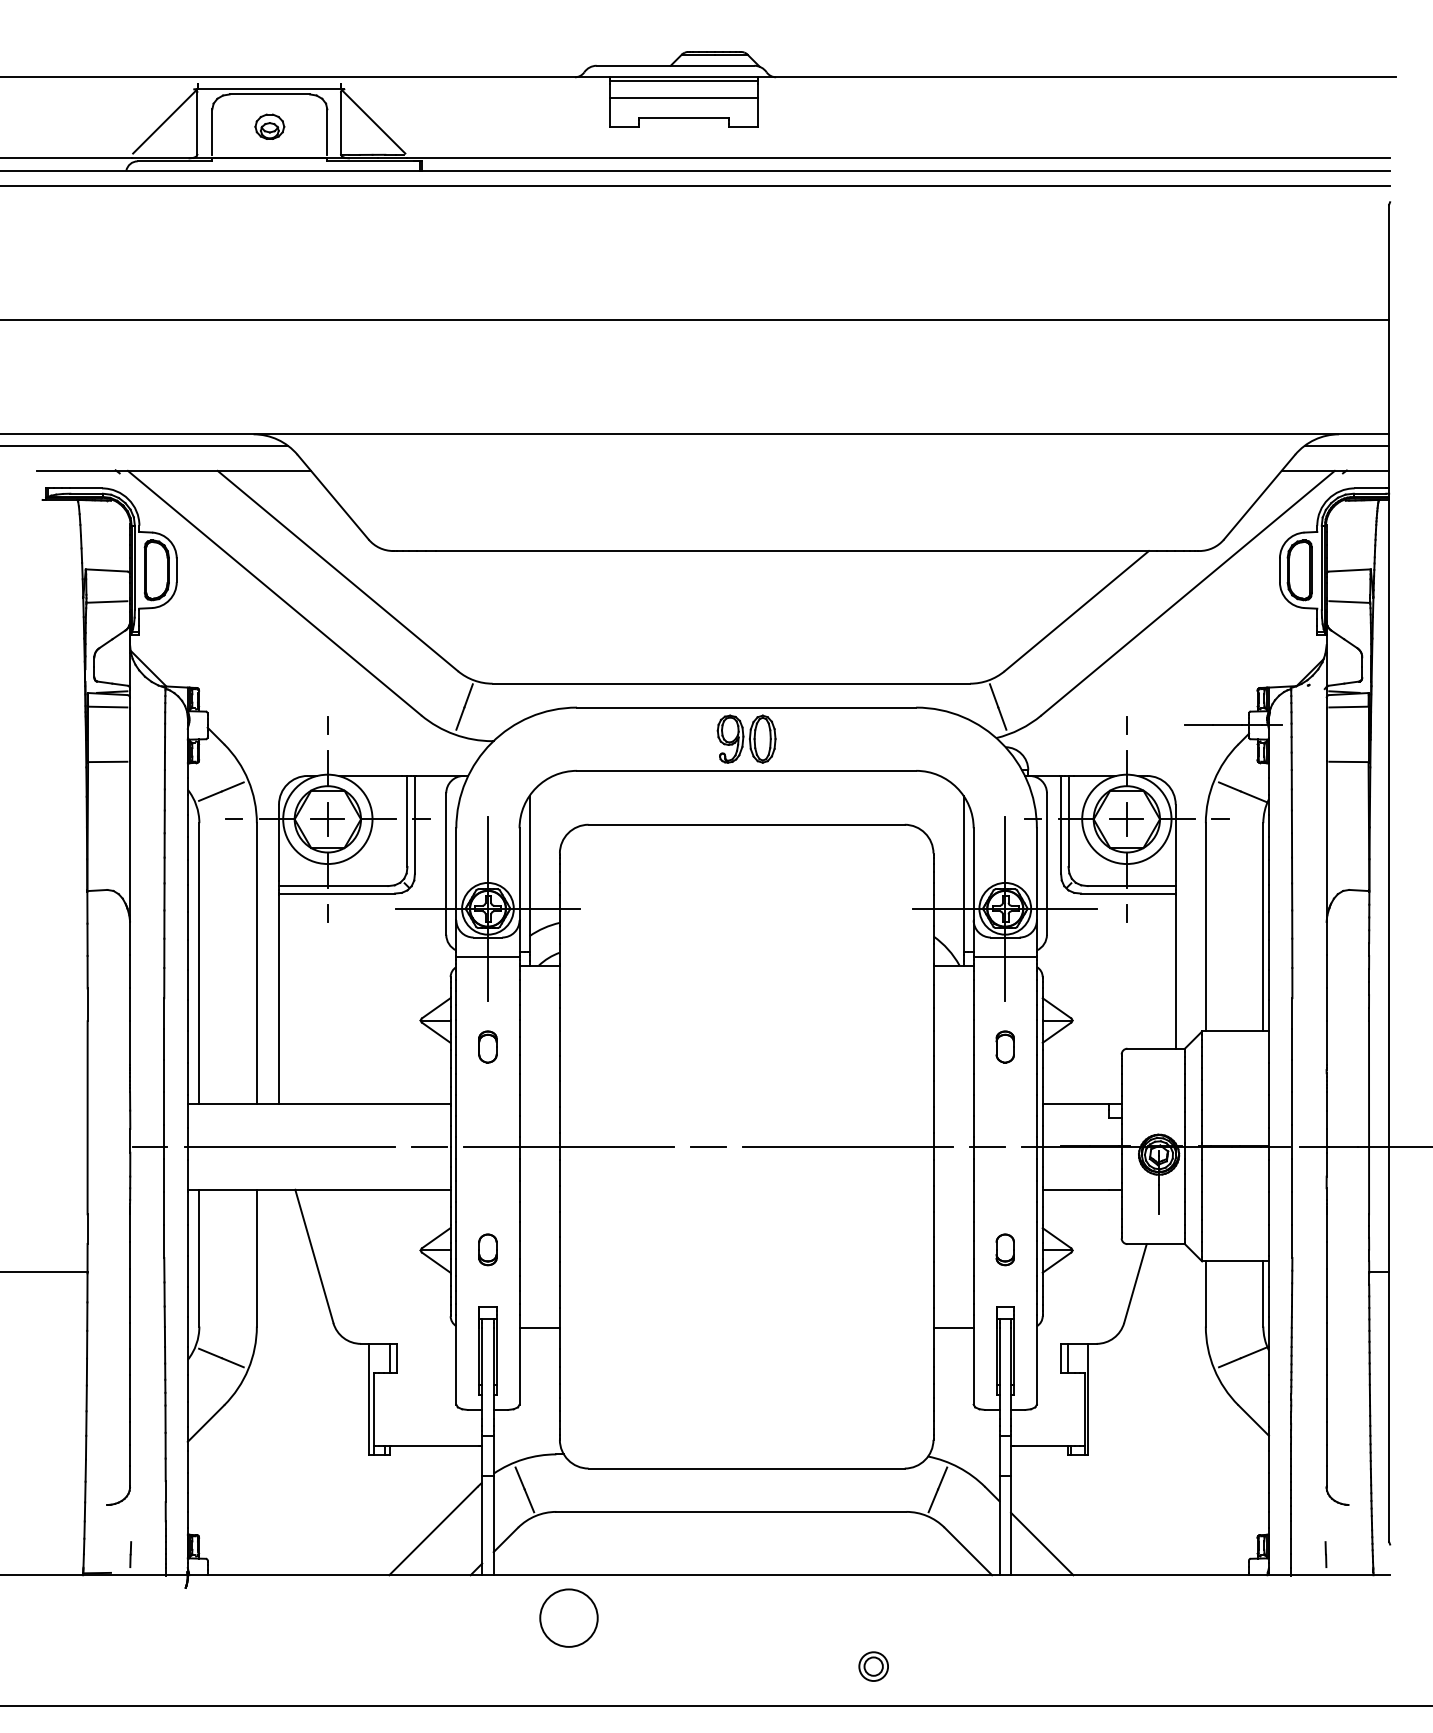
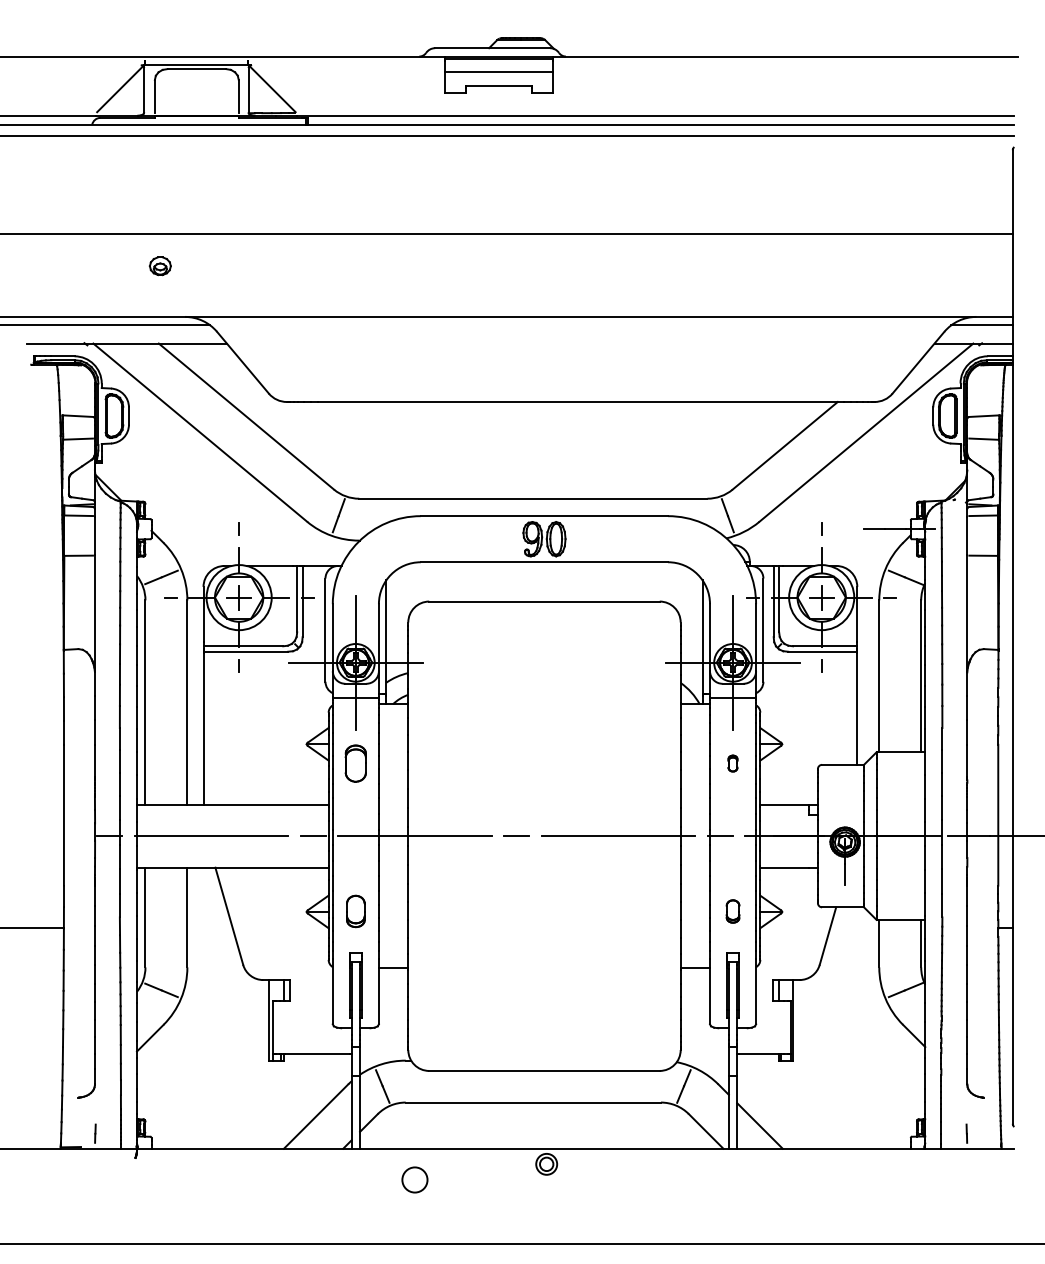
part: (269, 126) -> (160, 265), moved
part: (487, 1046) -> (355, 763), size x1.6
part: (1004, 1046) -> (732, 763), size x0.7
part: (487, 1249) -> (355, 911), size x1.4
circle: (568, 1617) -> (414, 1179), size x0.6
part: (873, 1666) -> (546, 1164), moved

